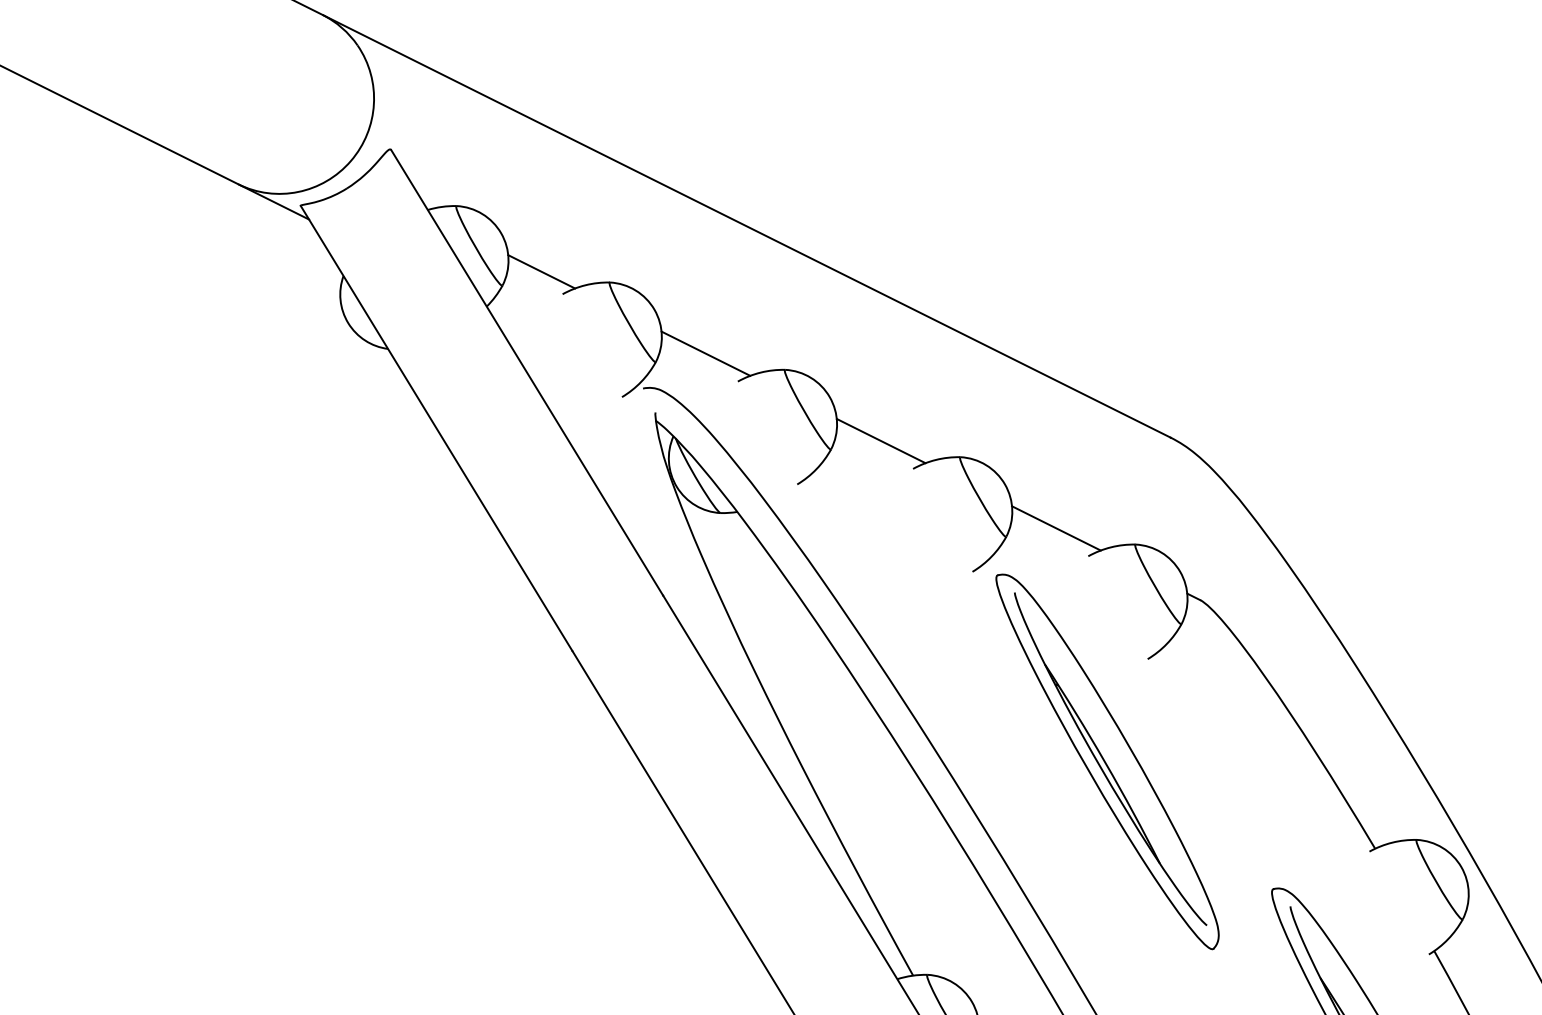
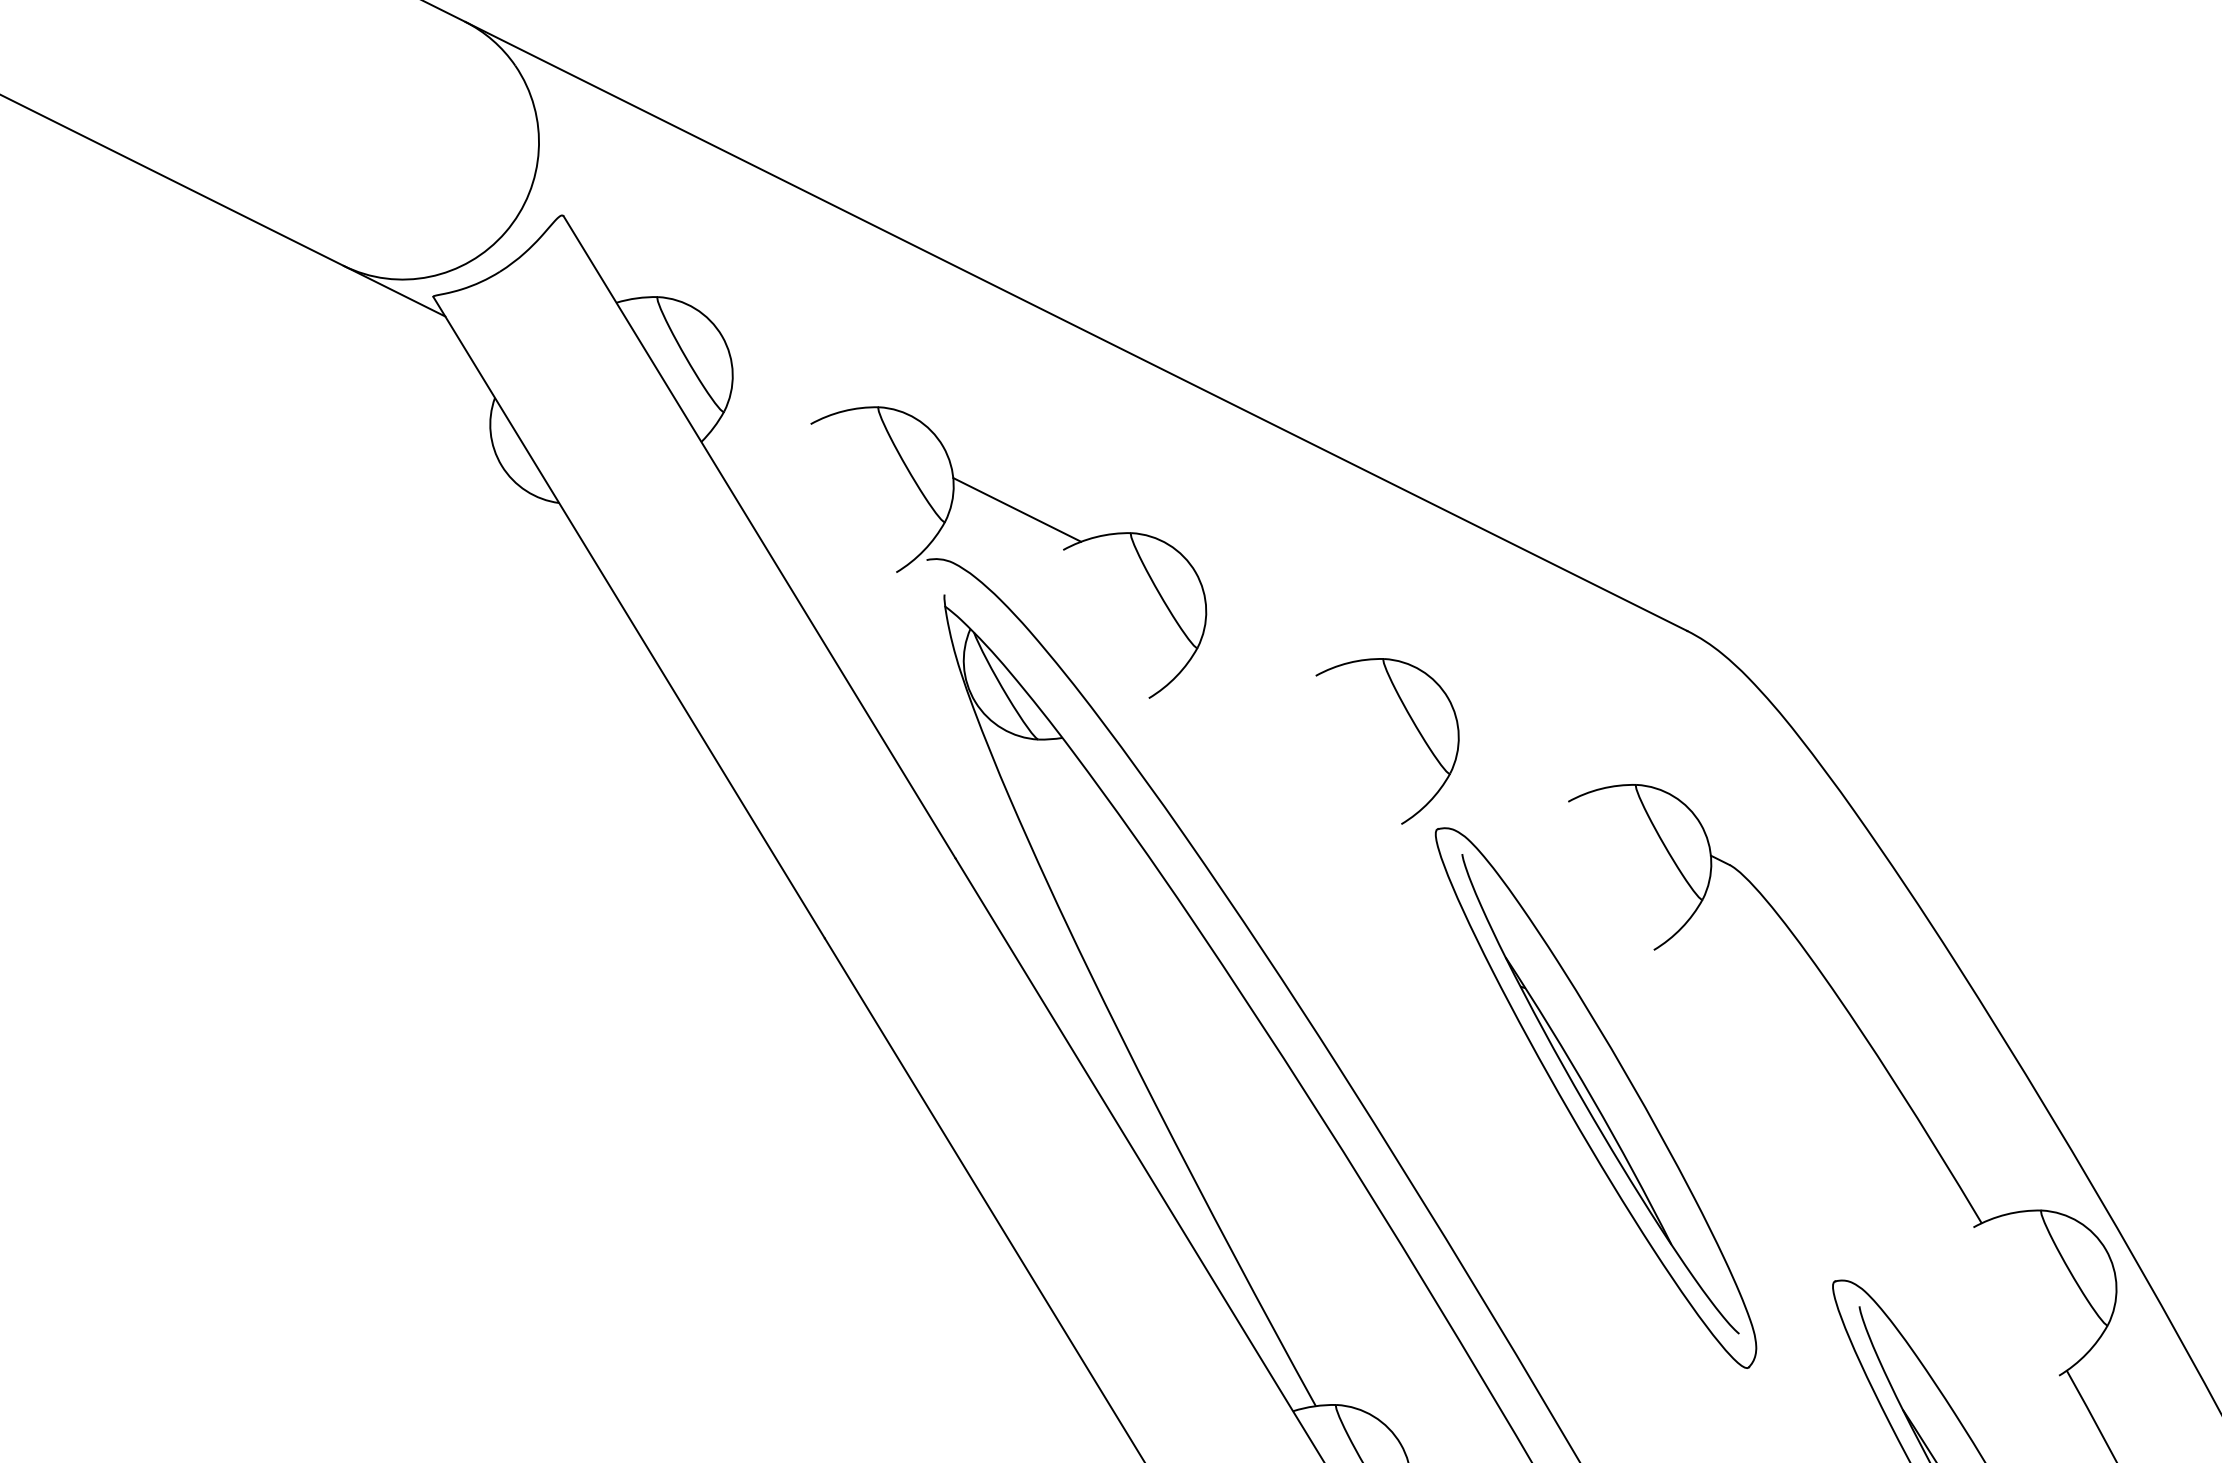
line: (541, 271) -> (780, 391), removed
line: (880, 440) -> (1268, 634), removed
line: (1056, 528) -> (1522, 761), removed

